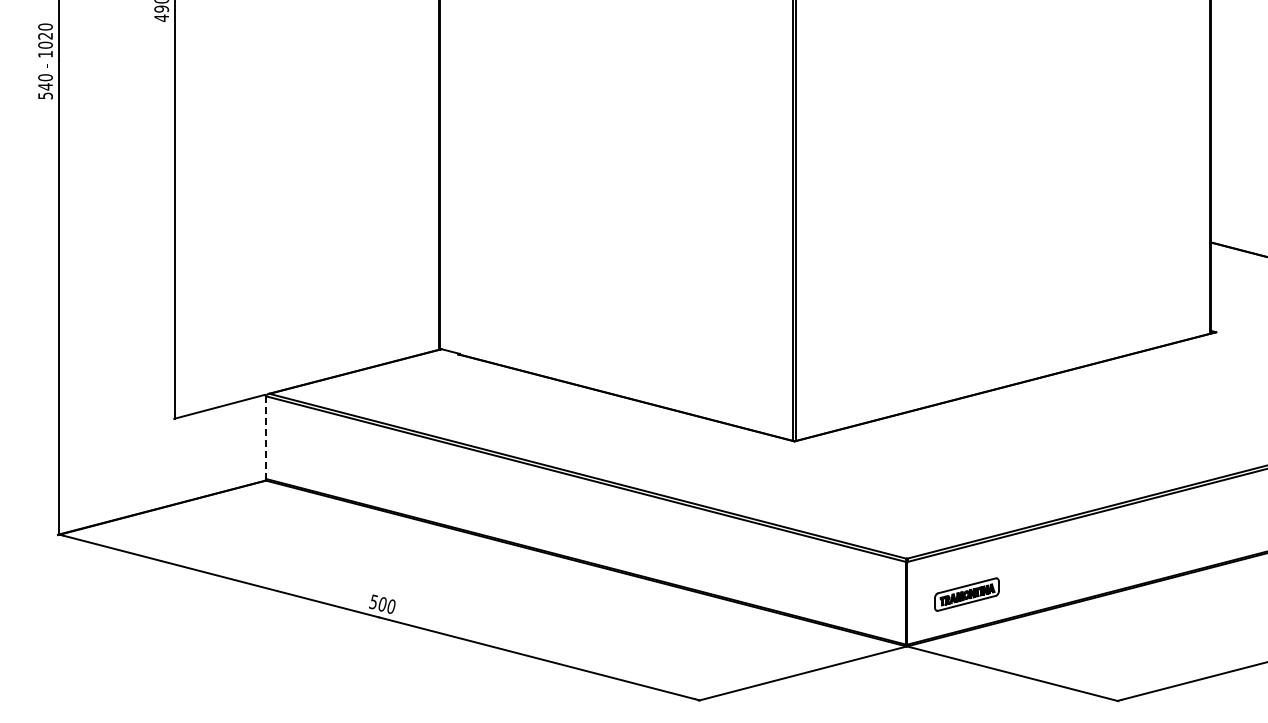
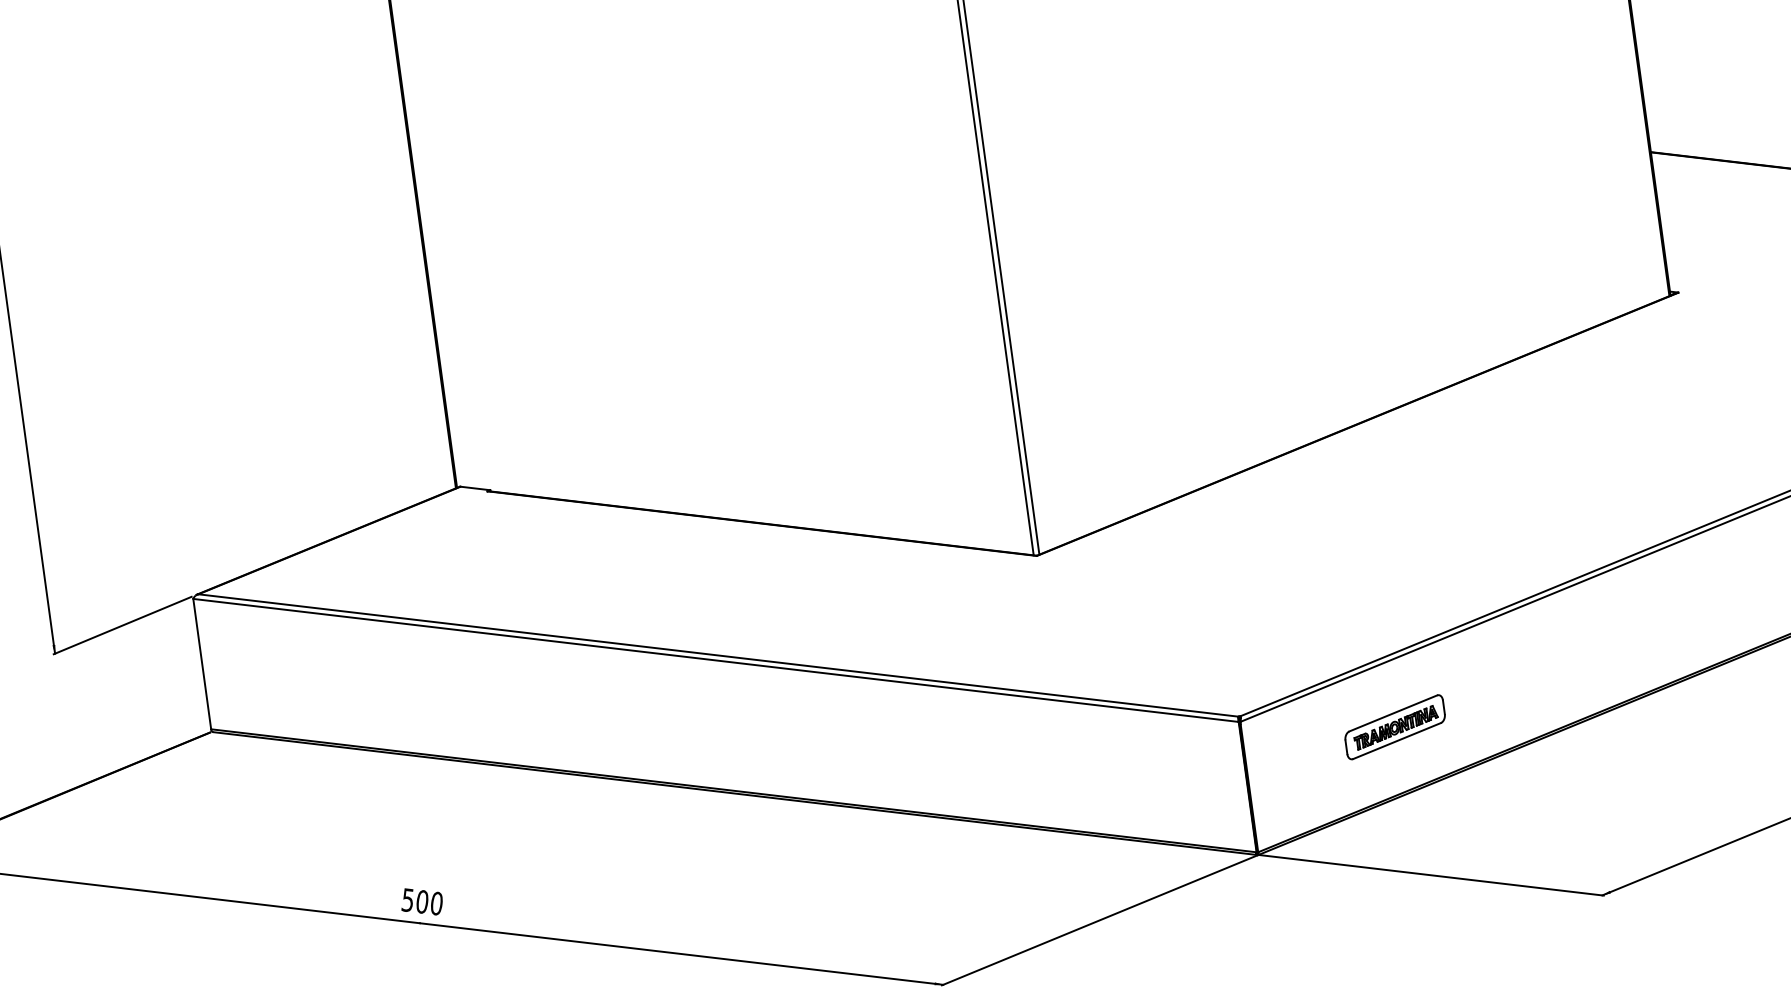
line: (265, 438) -> (201, 665), dashed -> solid
part: (966, 594) -> (1394, 727), moved

